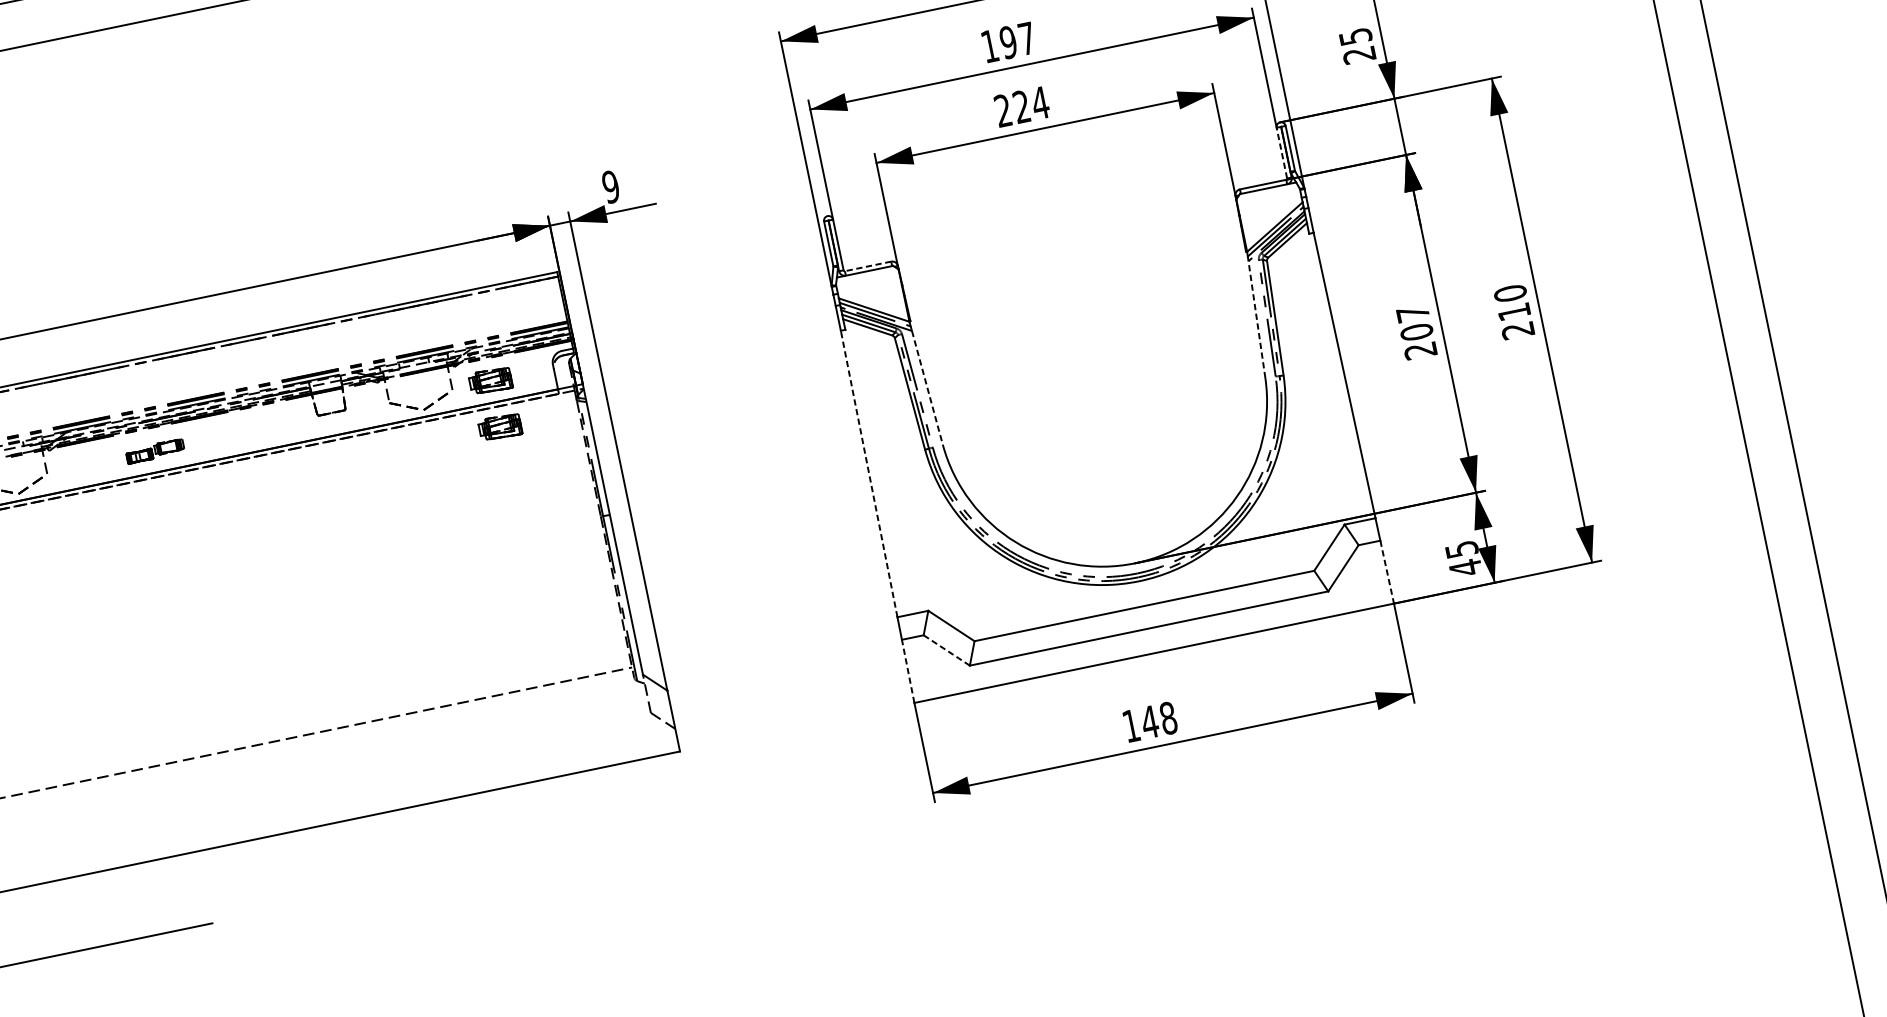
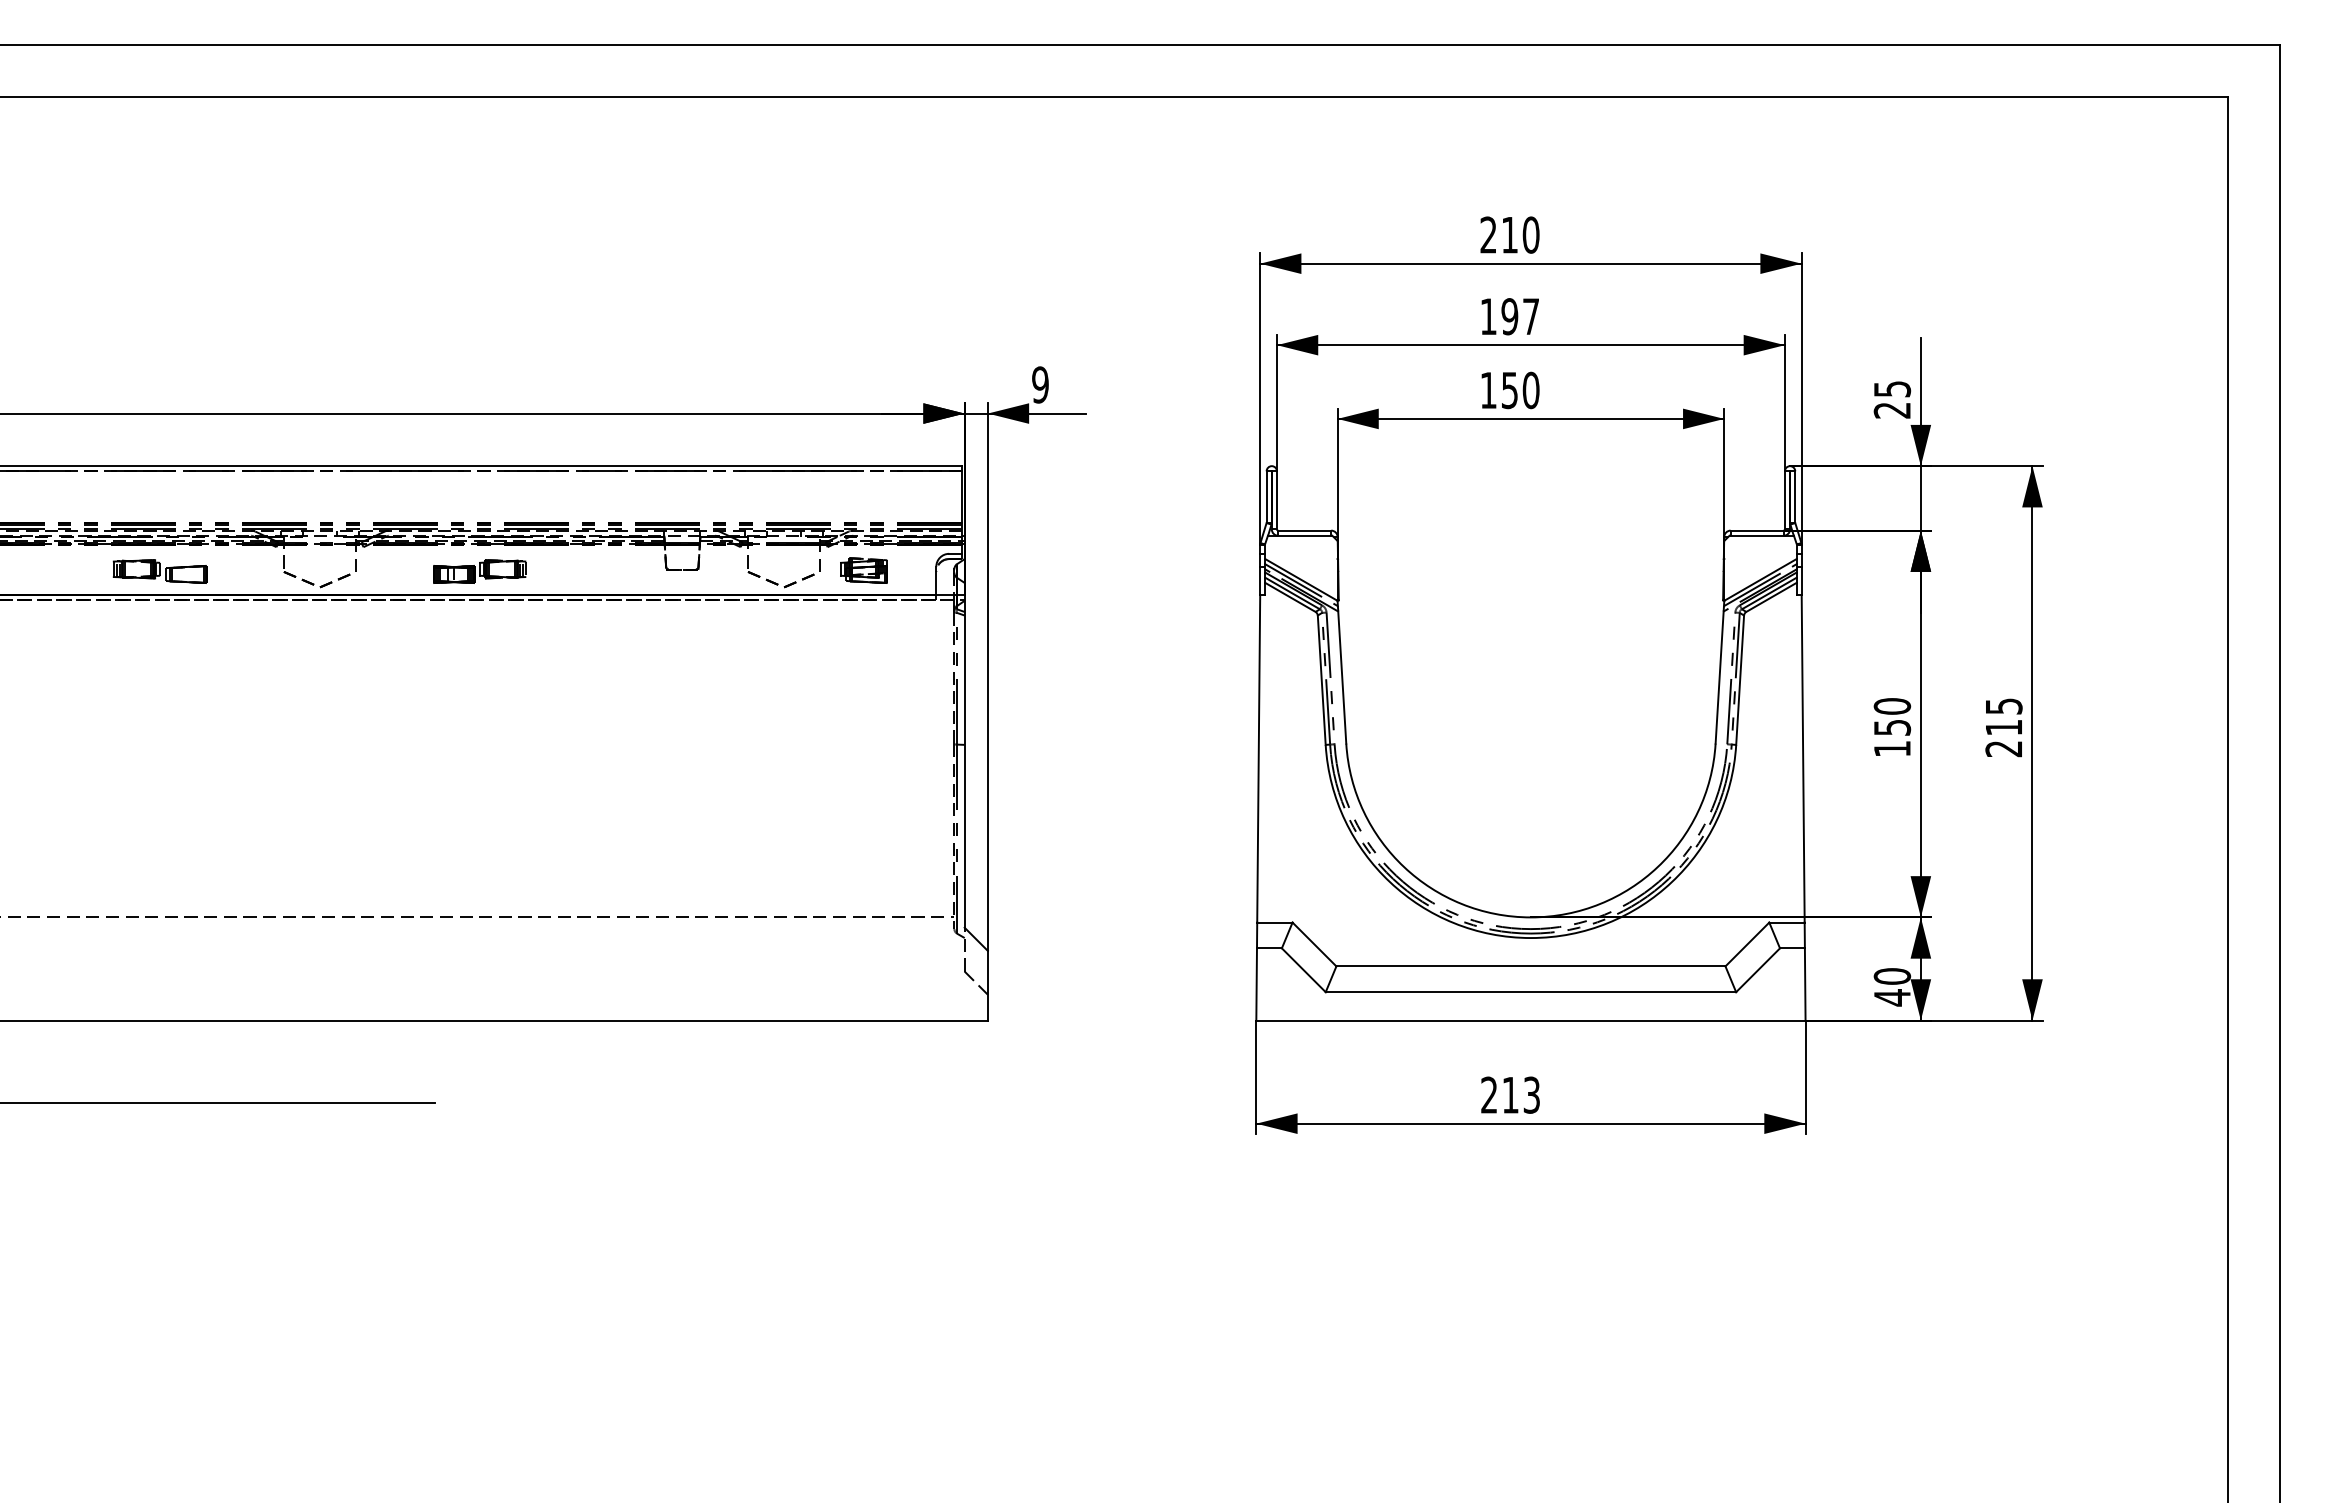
text: (1021, 107) -> (1509, 390), 224 -> 150
line: (1281, 152) -> (1784, 499), dashed -> solid
line: (867, 266) -> (1304, 530), dashed -> solid
text: (1510, 293) -> (2003, 706), 210 -> 215
line: (1256, 319) -> (1719, 677), dashed -> solid
text: (1416, 332) -> (1892, 727), 207 -> 150
line: (927, 388) -> (1342, 678), dashed -> solid
part: (499, 427) -> (863, 623), removed
part: (154, 451) -> (479, 571), size x1.43
line: (868, 473) -> (1258, 758), dashed -> solid
text: (1461, 549) -> (1892, 976), 45 -> 40
line: (1387, 572) -> (1805, 984), dashed -> solid
line: (946, 650) -> (1303, 970), dashed -> solid
line: (907, 670) -> (1256, 983), dashed -> solid
text: (1149, 721) -> (1510, 1094), 148 -> 213

